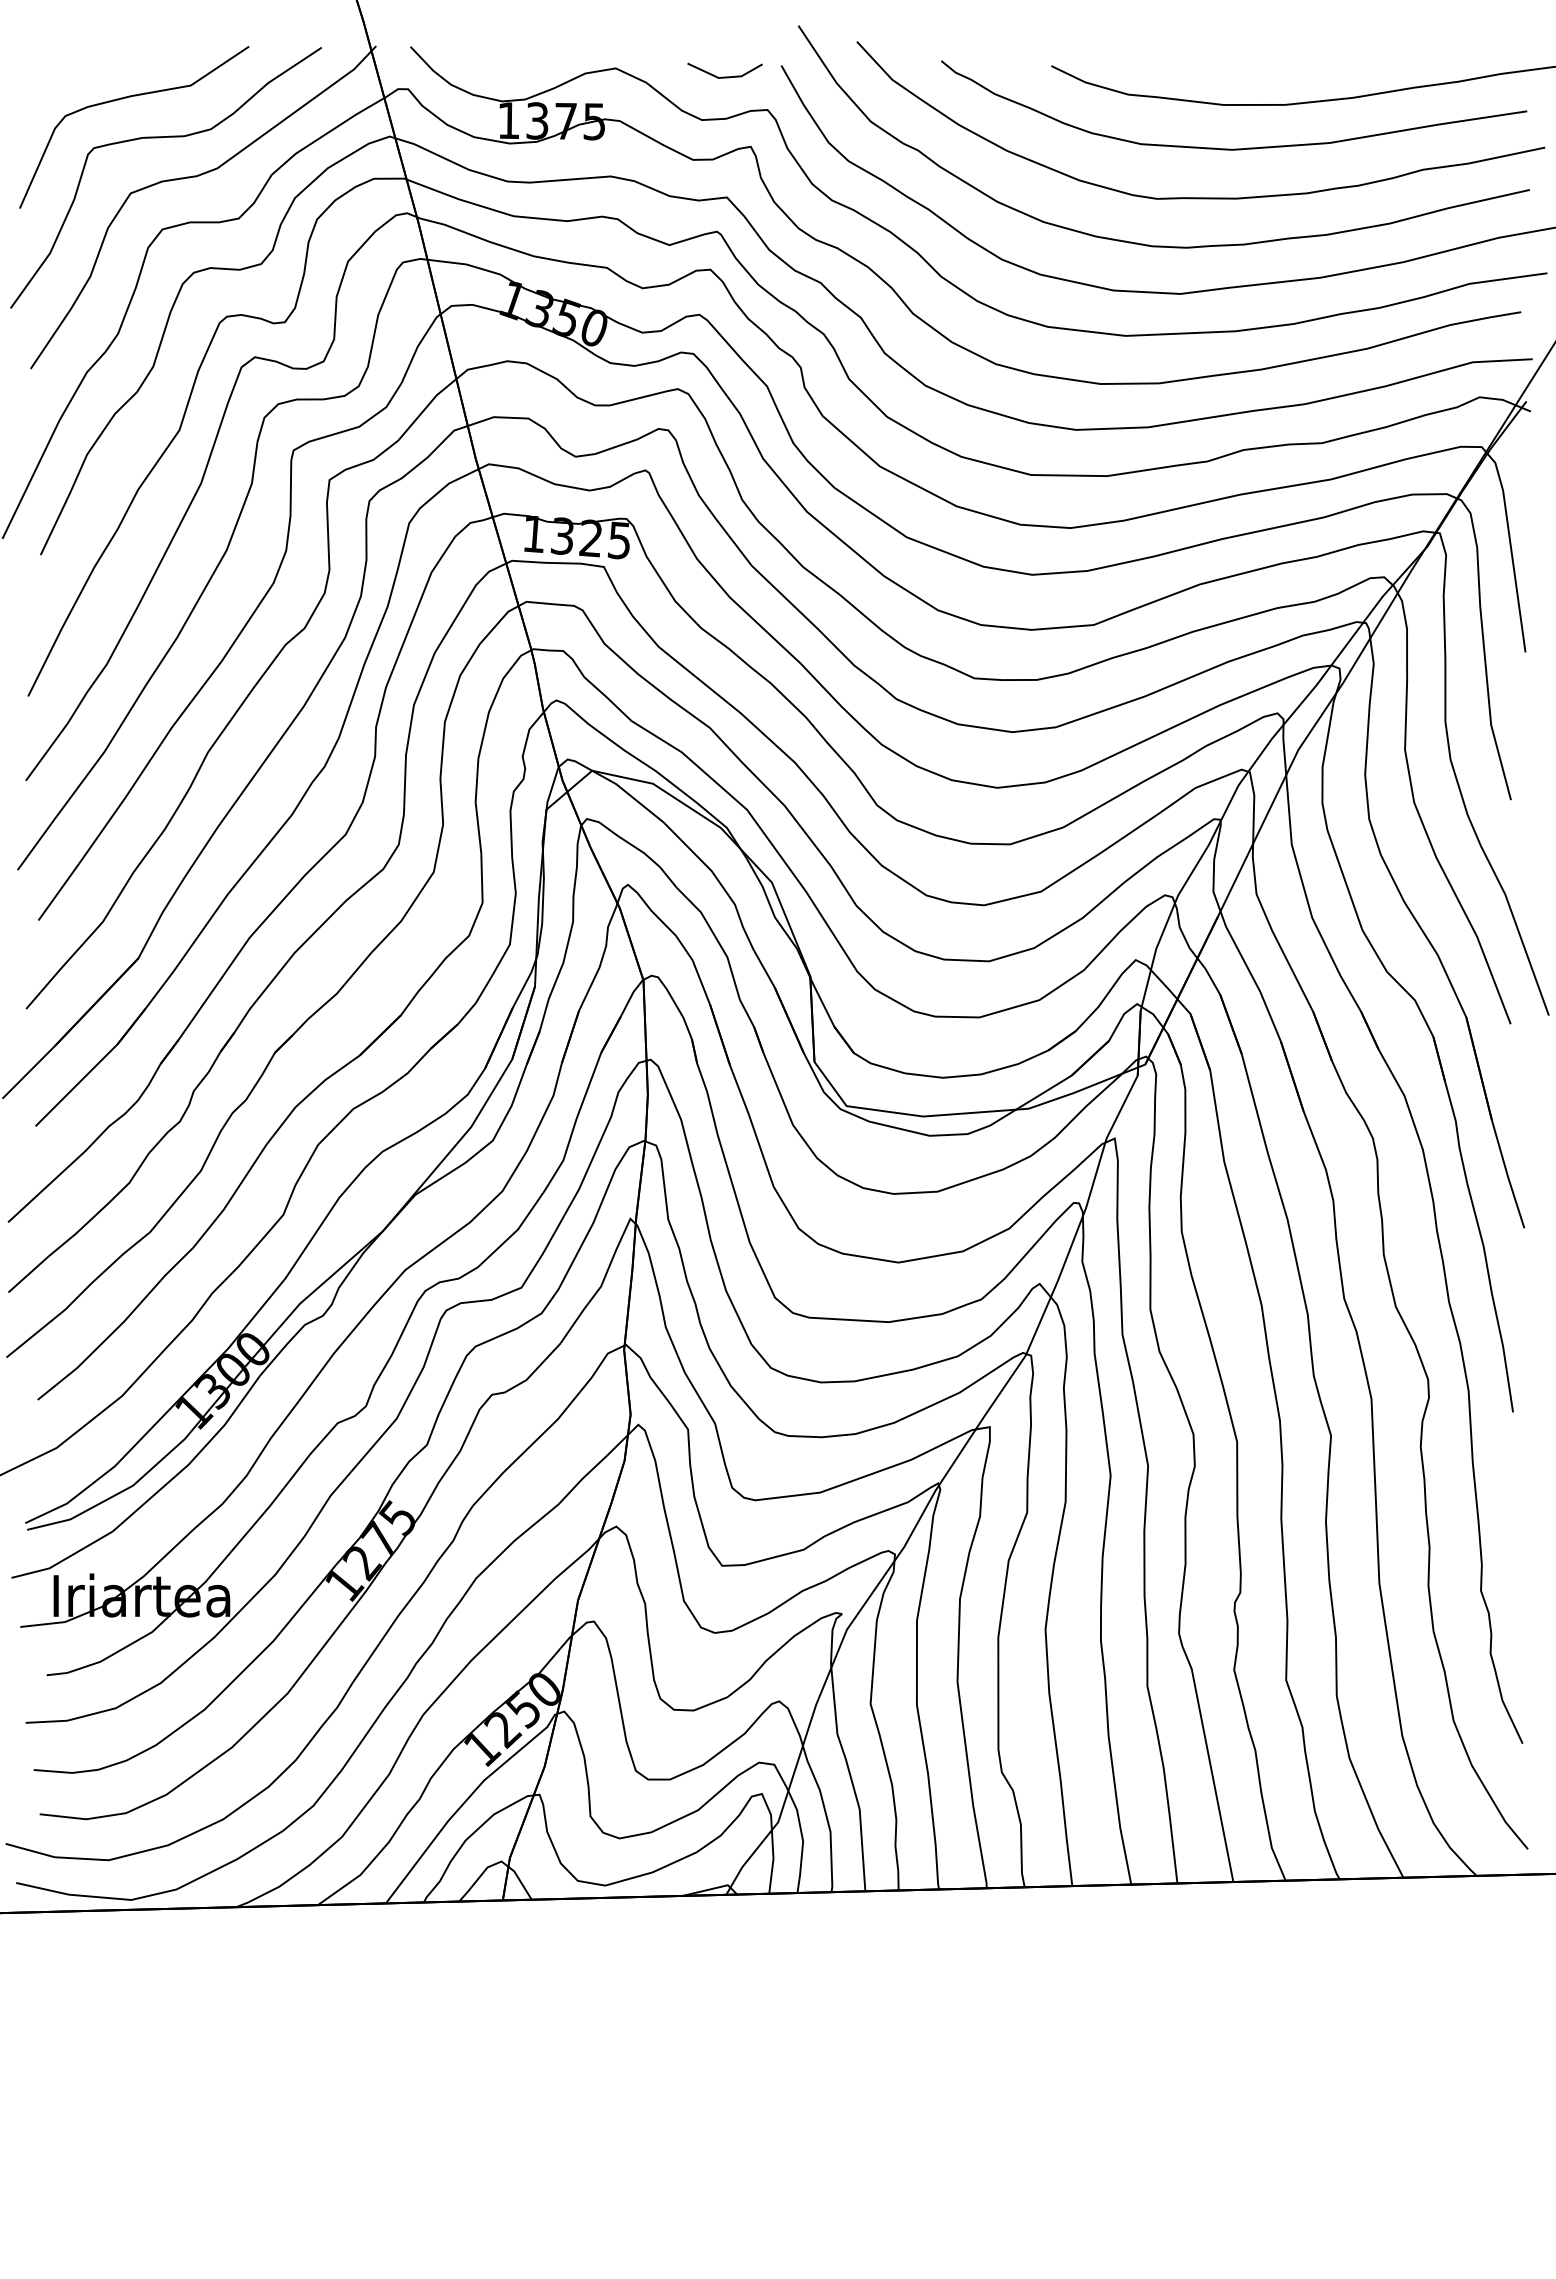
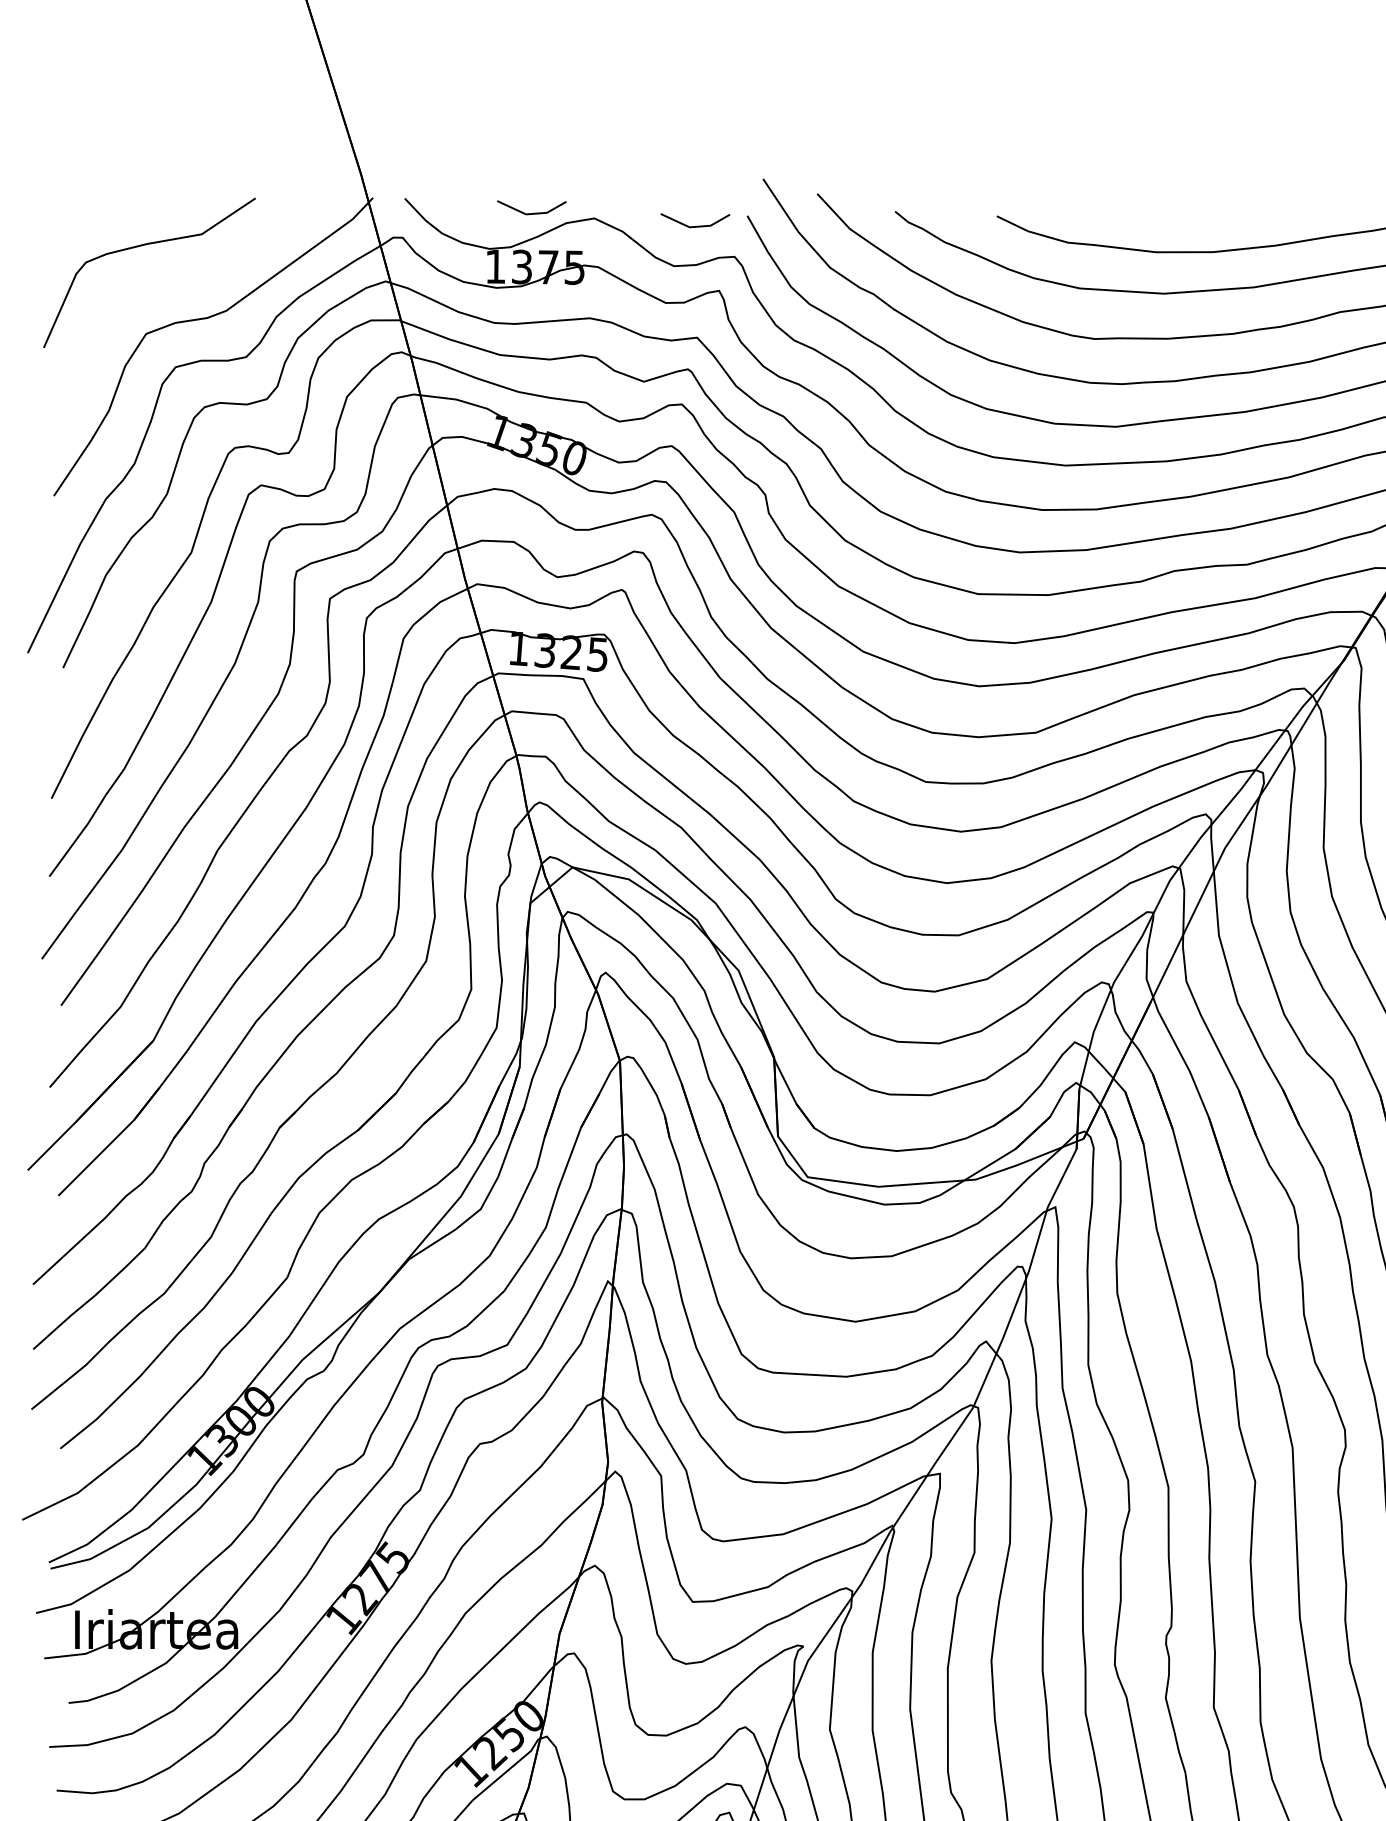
line: (547, 62) -> (531, 212), added
curve: (160, 138) -> (173, 283), removed

